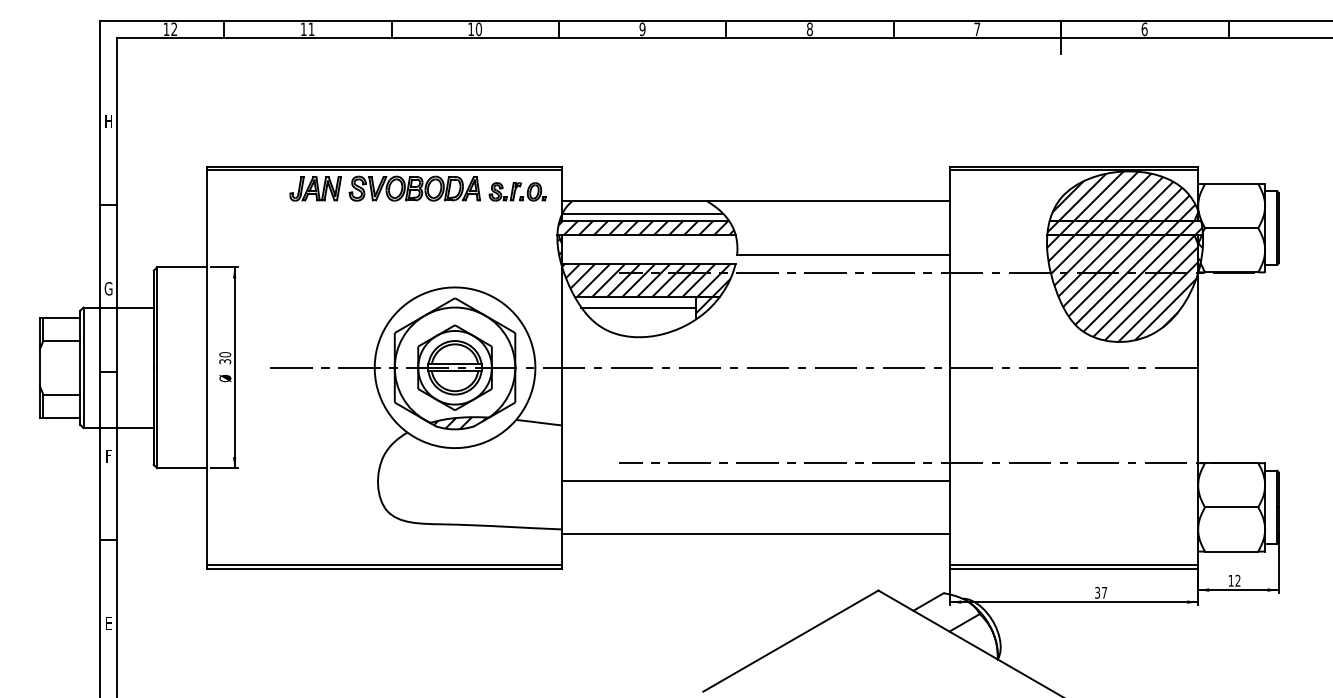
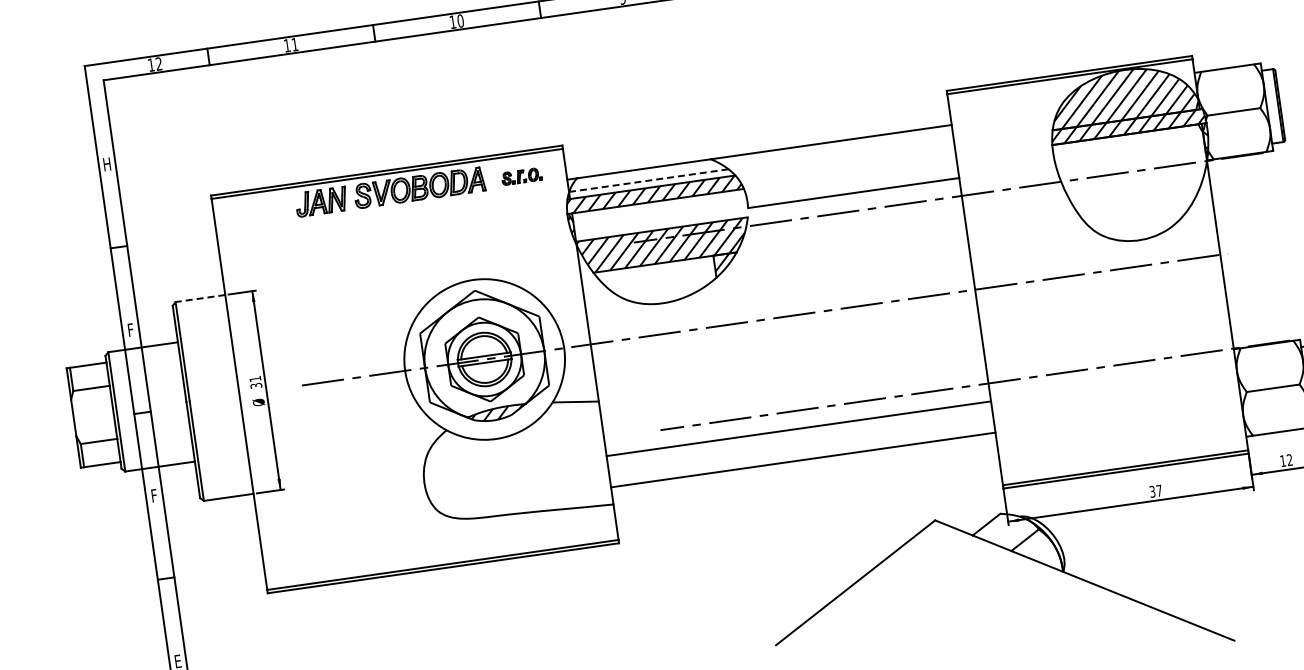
part: (517, 191) -> (521, 176), size x0.7
line: (642, 213) -> (648, 180), solid -> dashed
line: (181, 267) -> (199, 298), solid -> dashed
text: (108, 288) -> (130, 329), G -> F
hatch: (1122, 288) -> (1134, 186), removed
line: (638, 307) -> (657, 273), removed
text: (225, 354) -> (255, 378), 30 -> 31
line: (756, 534) -> (803, 460), moved

